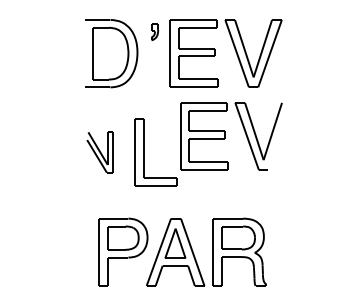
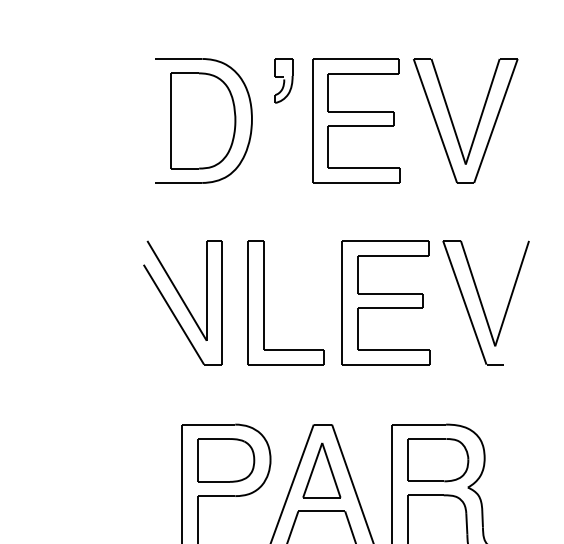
part: (154, 31) -> (283, 80), size x1.43
part: (231, 136) -> (436, 302), moved
part: (99, 152) -> (182, 302), size x1.67

